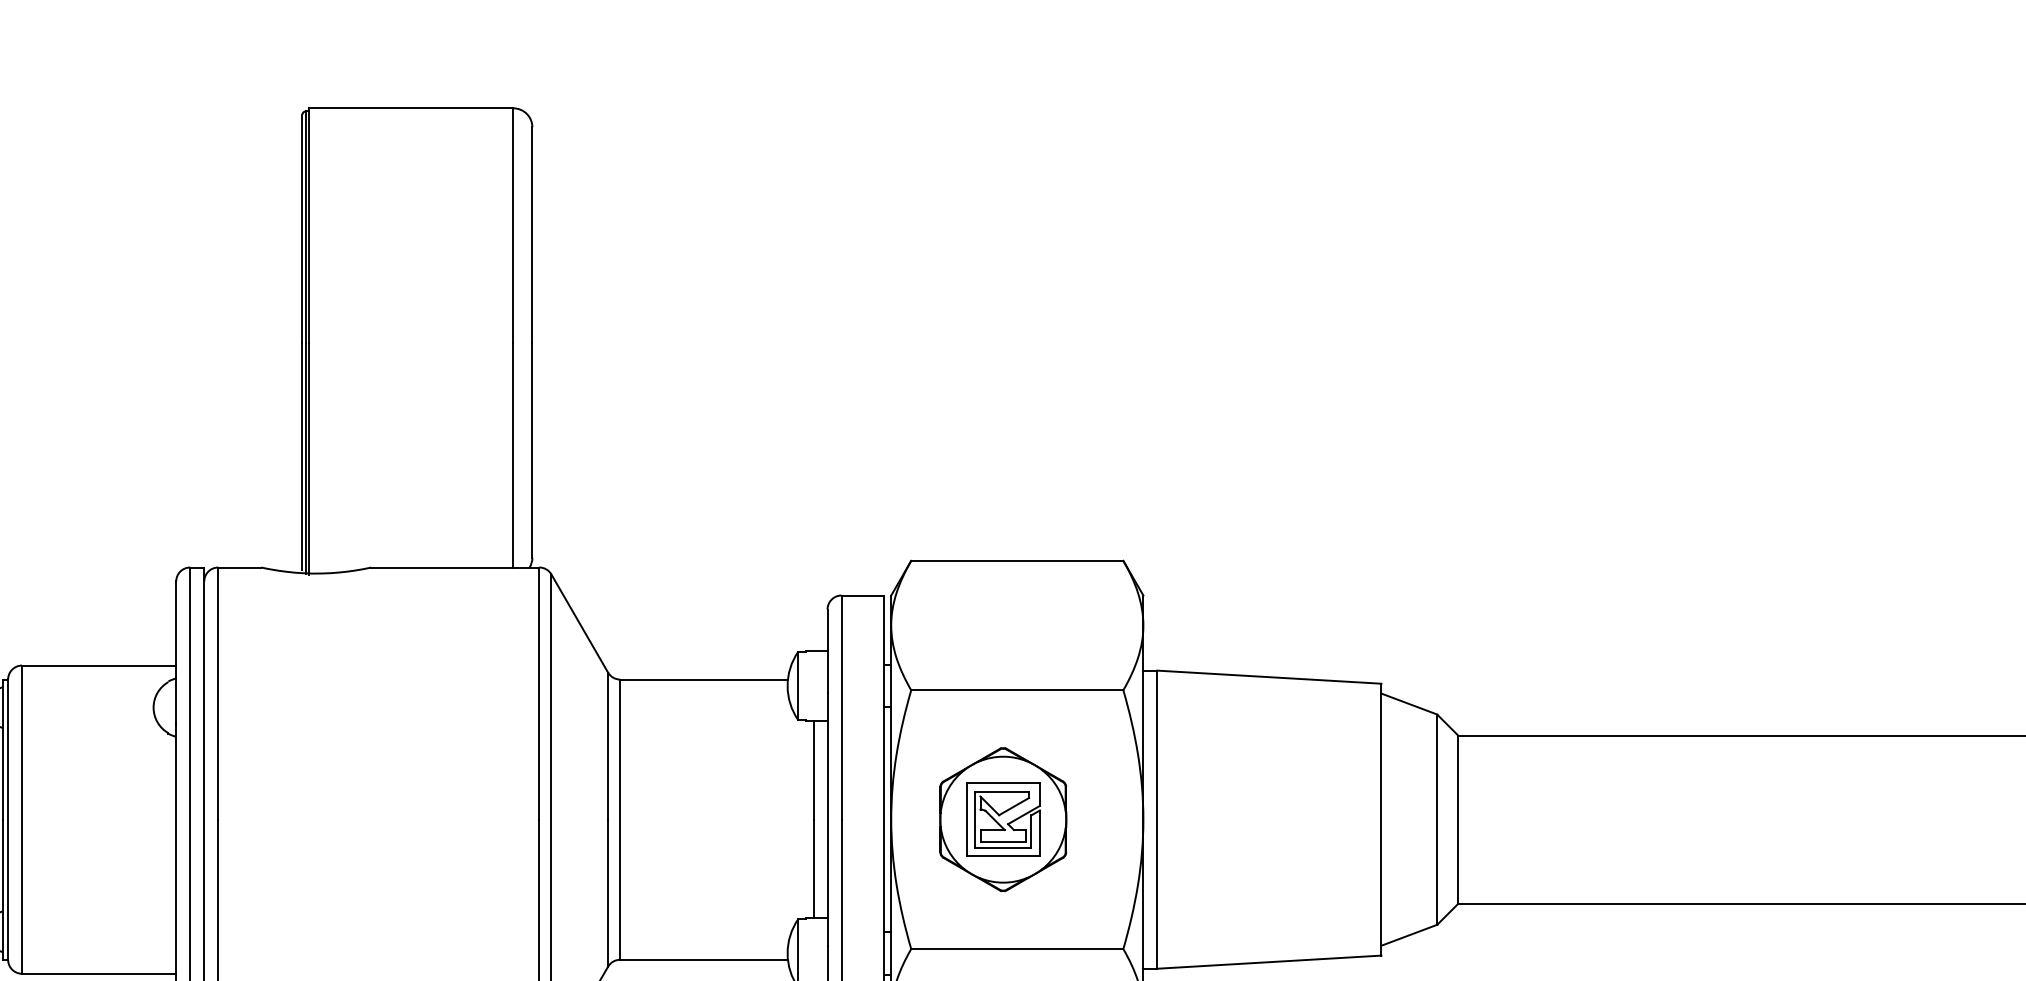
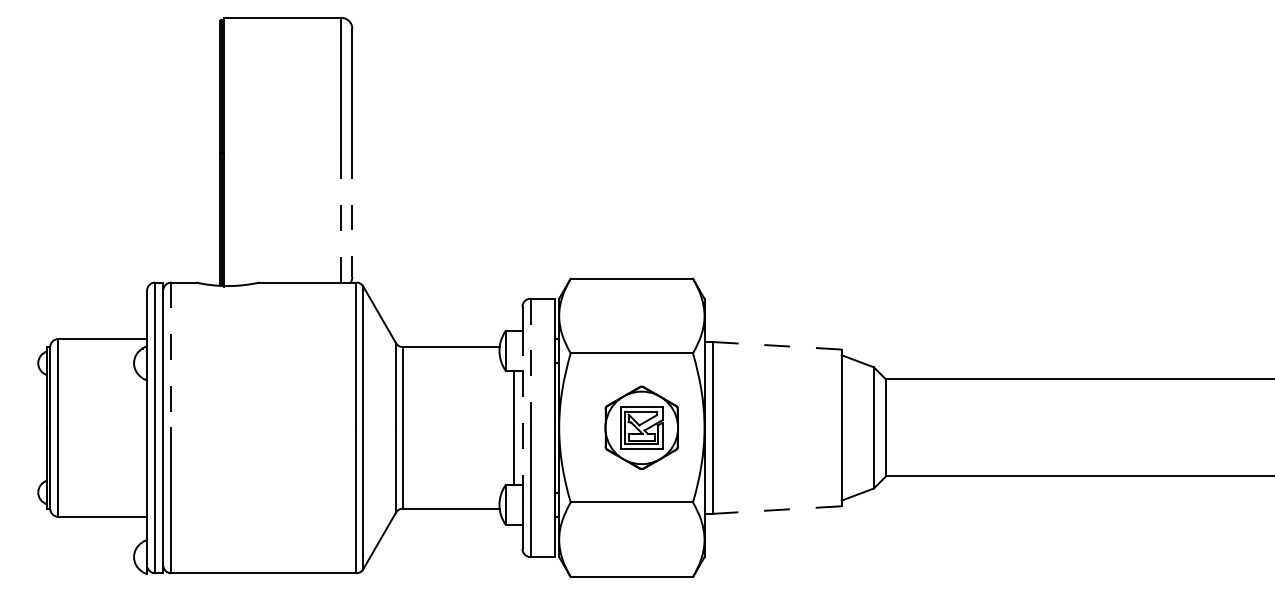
line: (532, 451) -> (352, 215), solid -> dashed
line: (513, 454) -> (341, 217), solid -> dashed
line: (1269, 676) -> (777, 345), solid -> dashed
line: (218, 694) -> (171, 355), solid -> dashed
line: (841, 707) -> (530, 363), solid -> dashed
line: (827, 818) -> (522, 427), solid -> dashed
part: (1002, 818) -> (641, 427), moved
line: (1269, 962) -> (777, 510), solid -> dashed

